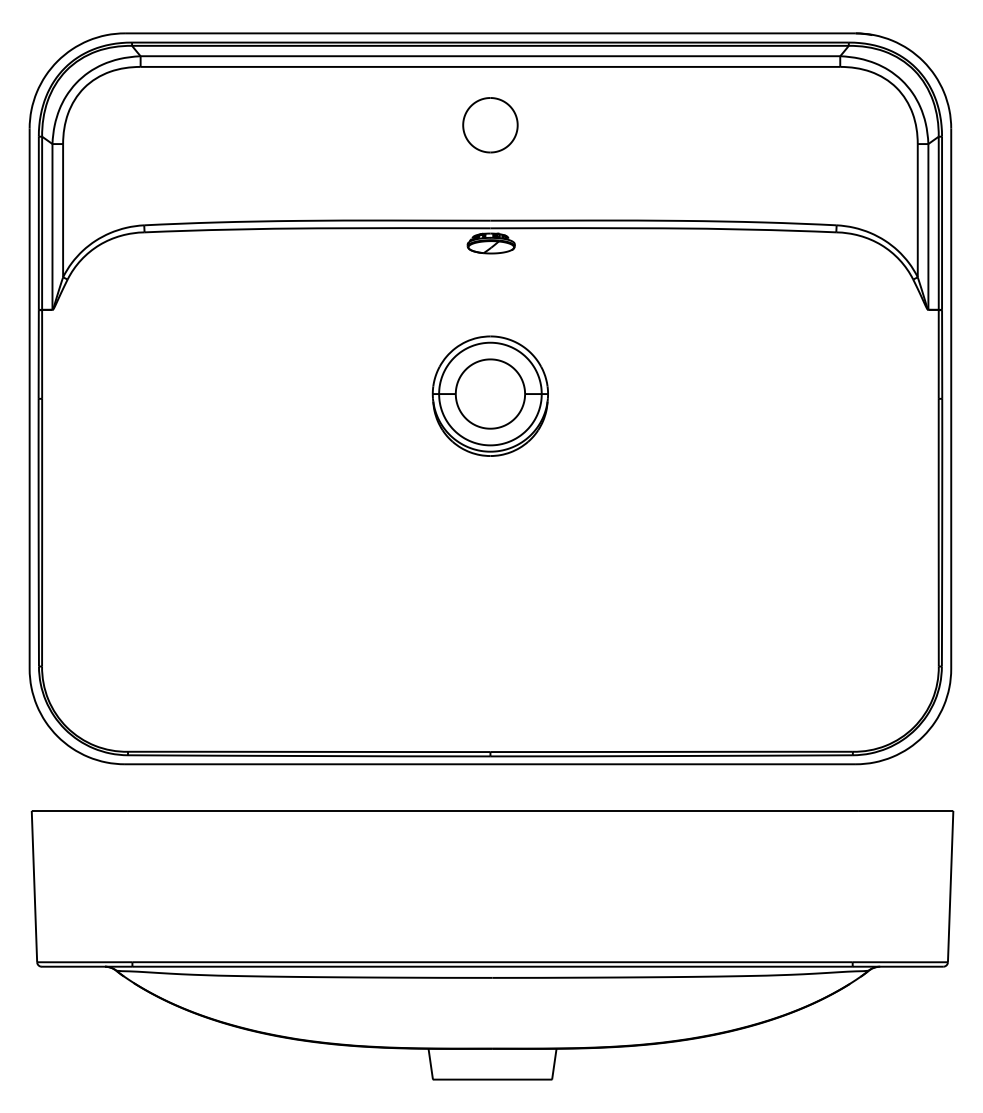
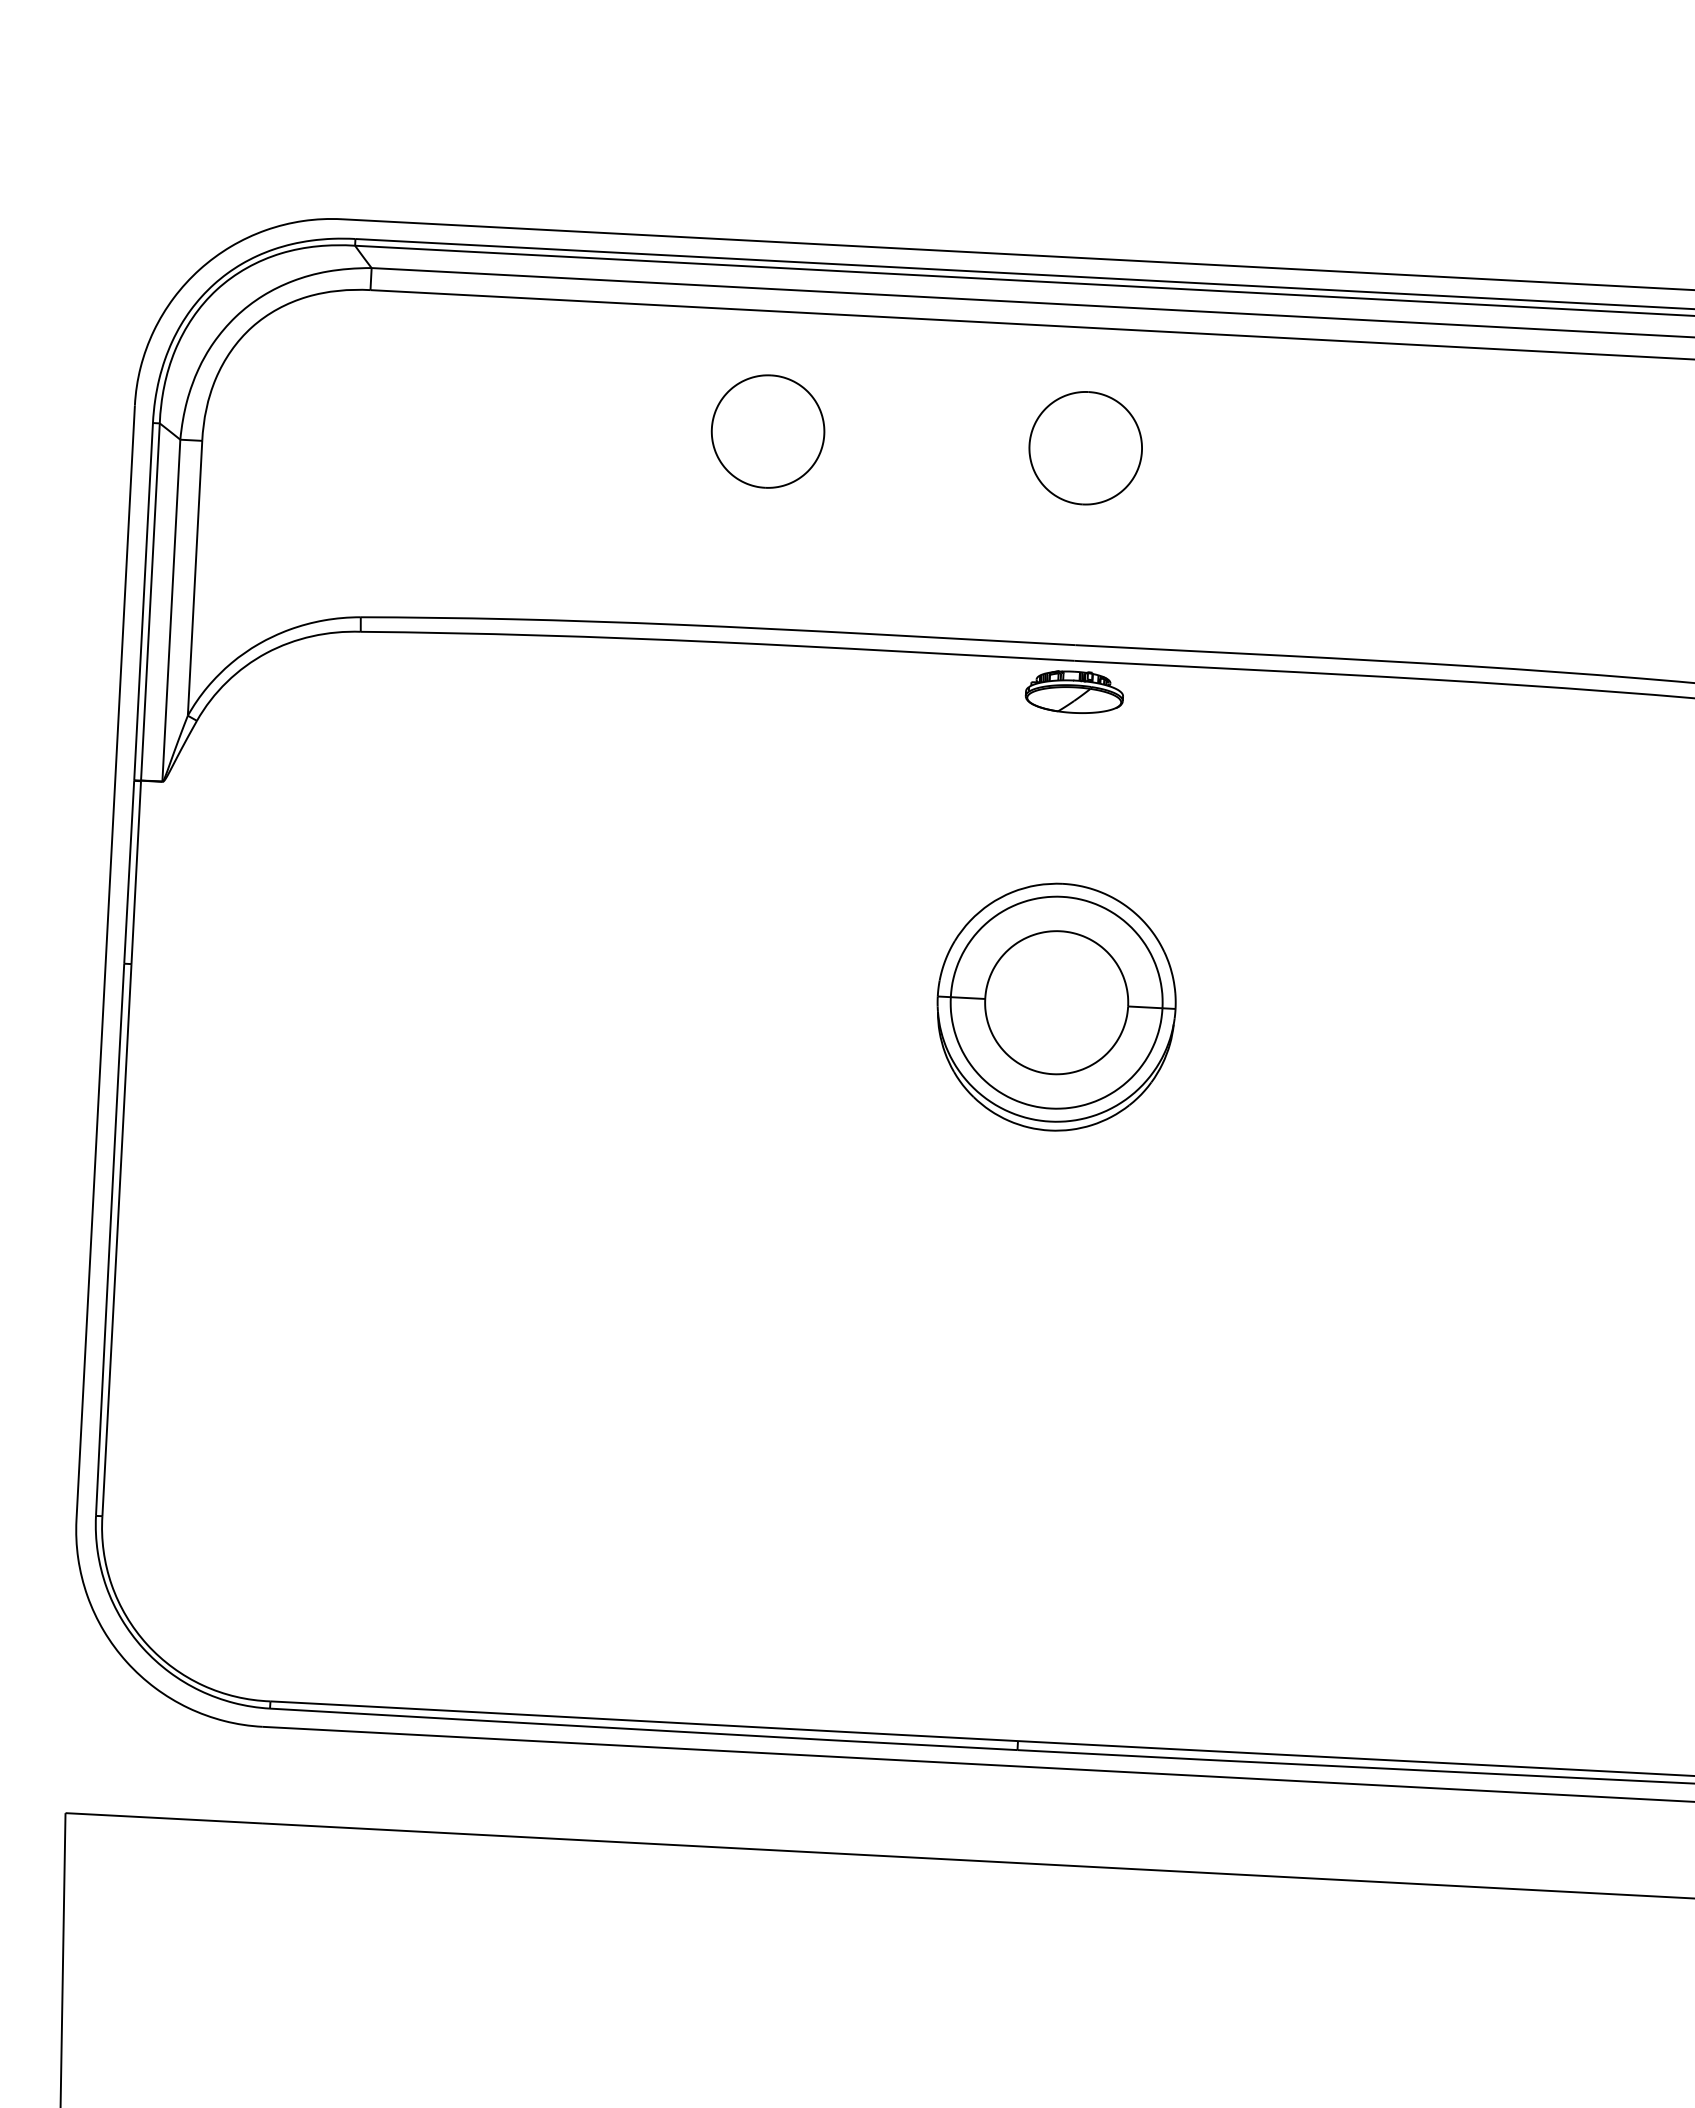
part: (336, 125) -> (768, 432), added

